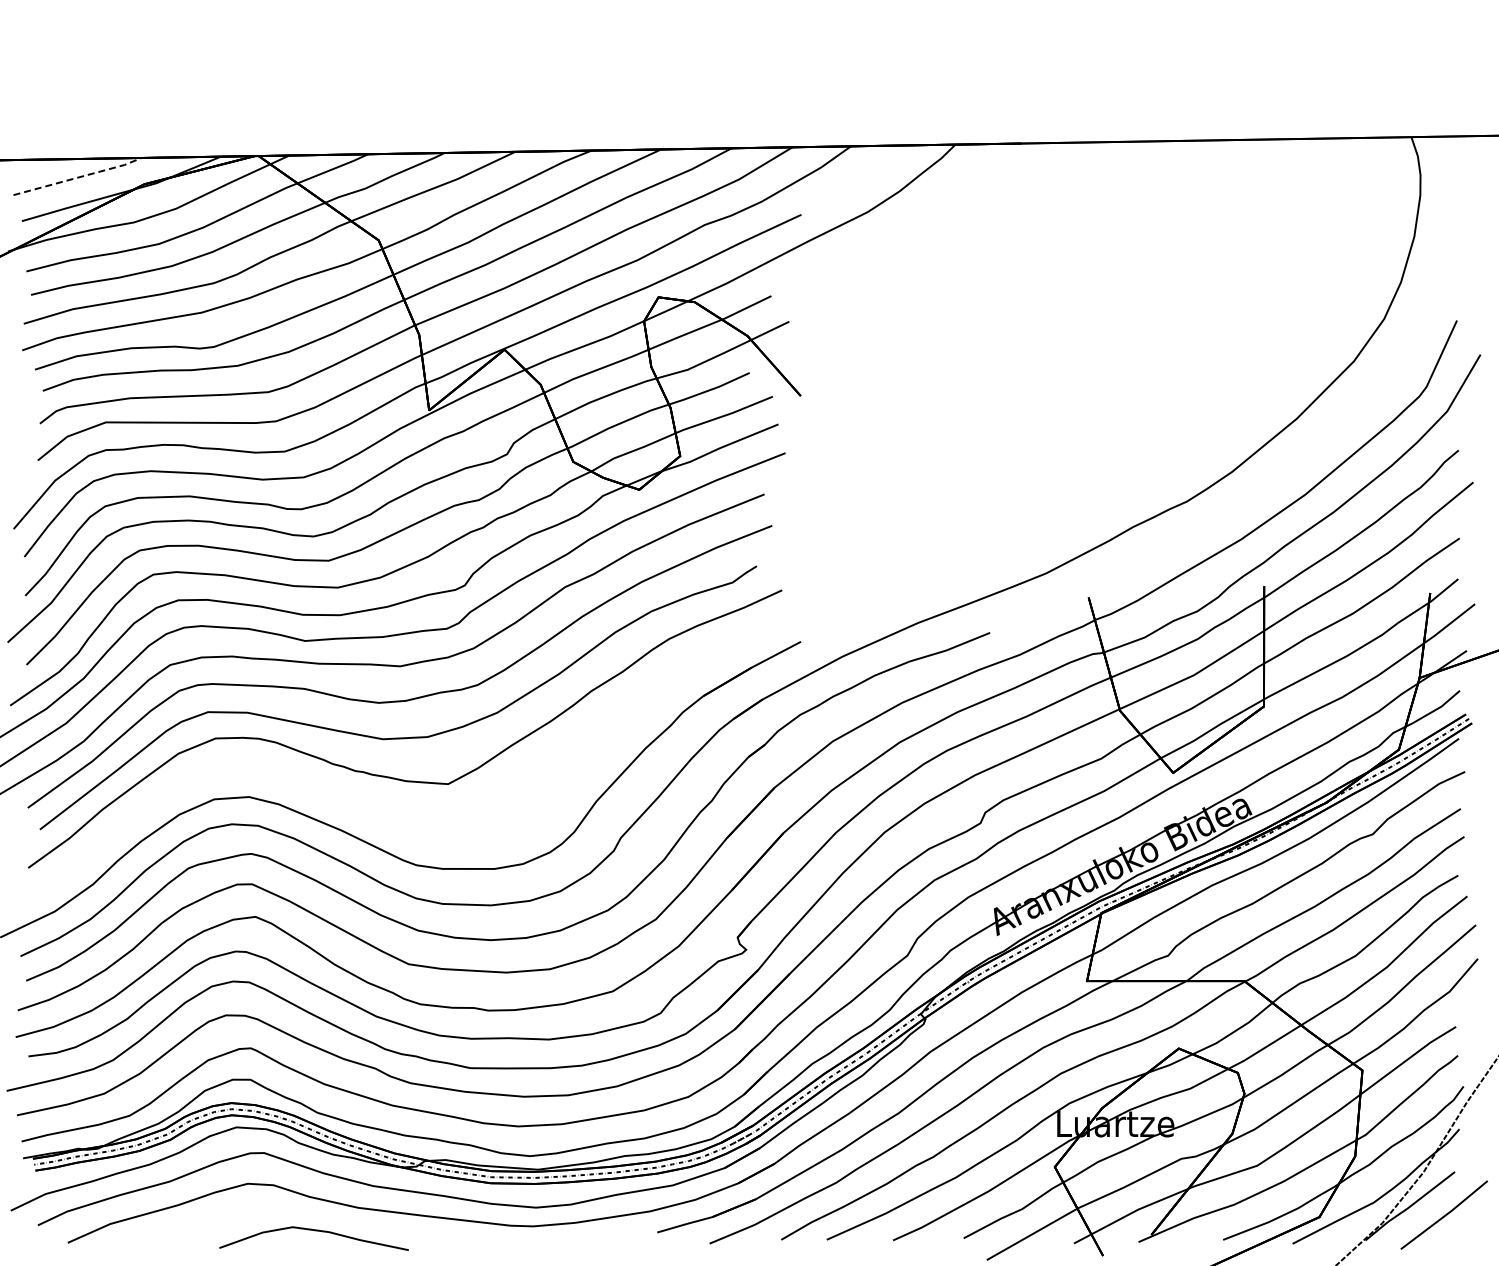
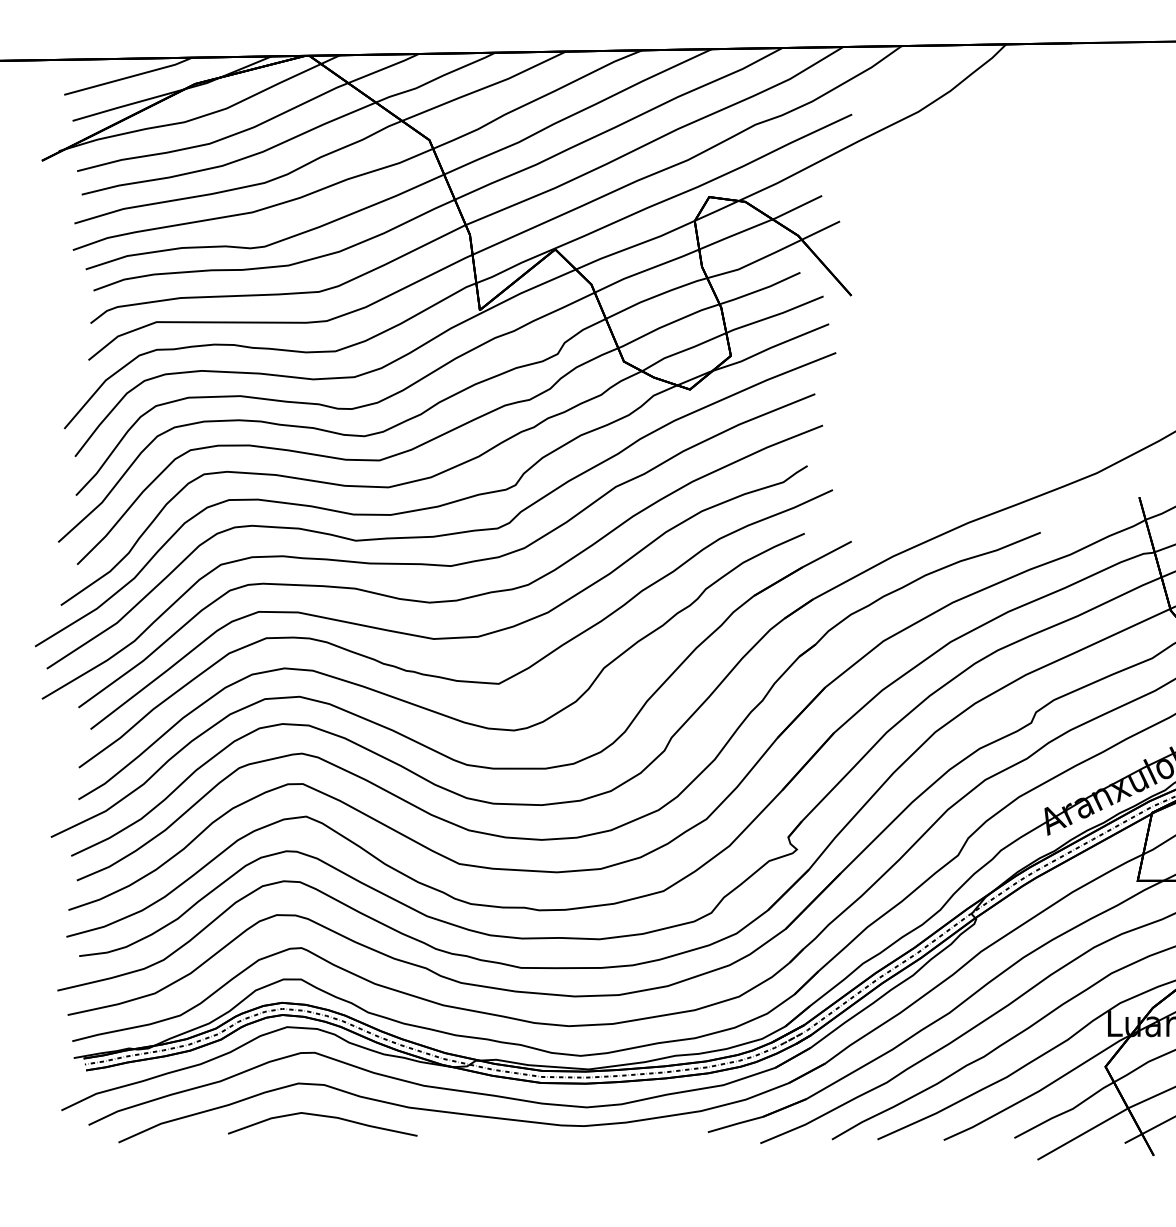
line: (78, 177) -> (129, 77), dashed -> solid
curve: (374, 807) -> (425, 707), added
curve: (314, 1231) -> (323, 1117), moved

